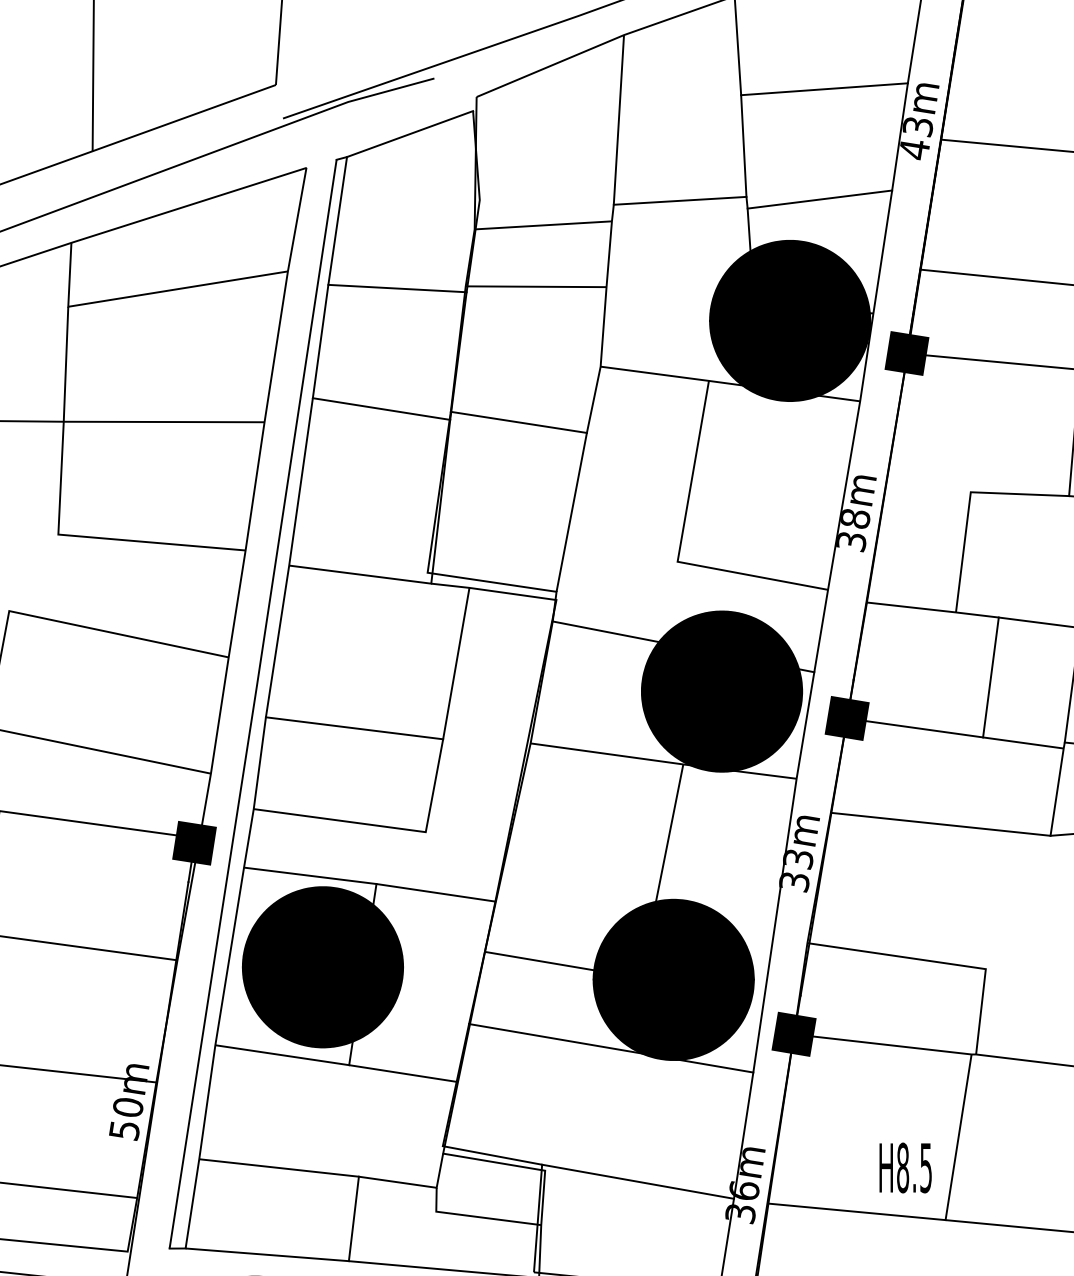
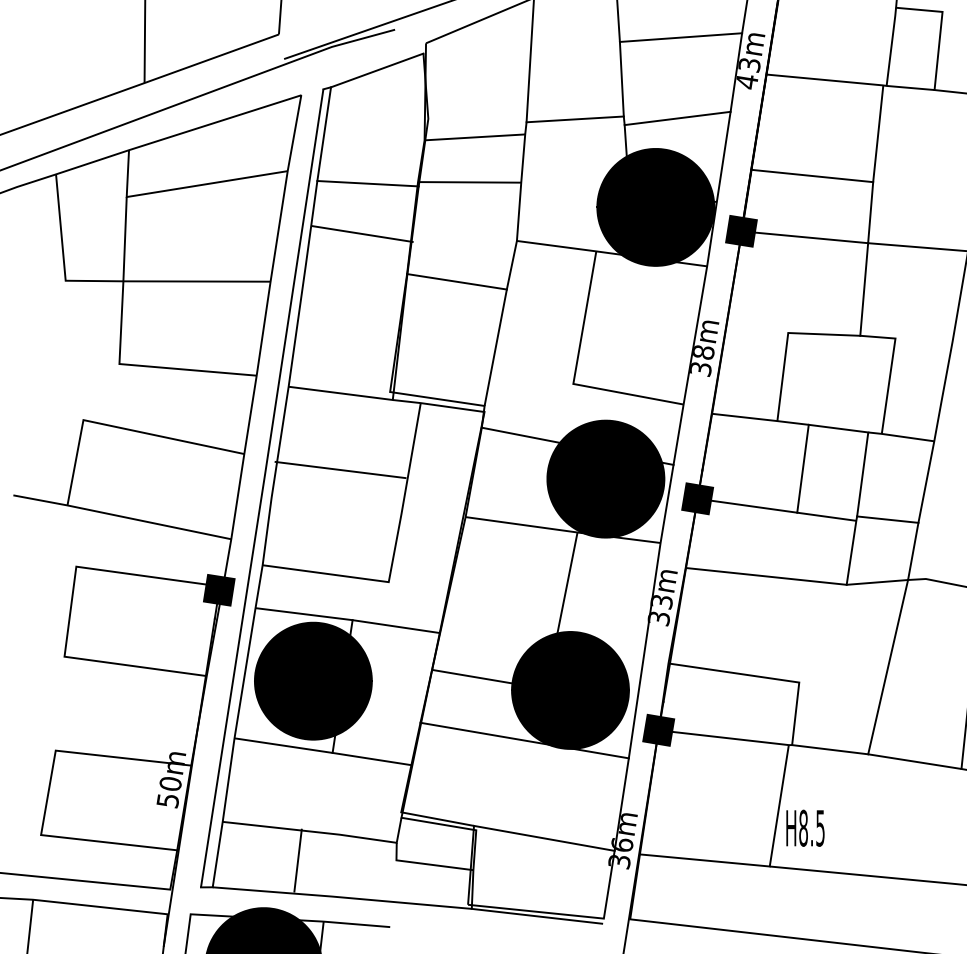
line: (380, 408) -> (361, 233), moved
line: (354, 727) -> (340, 469), moved
text: (905, 1166) -> (805, 827), moved
line: (353, 1218) -> (297, 860), moved

